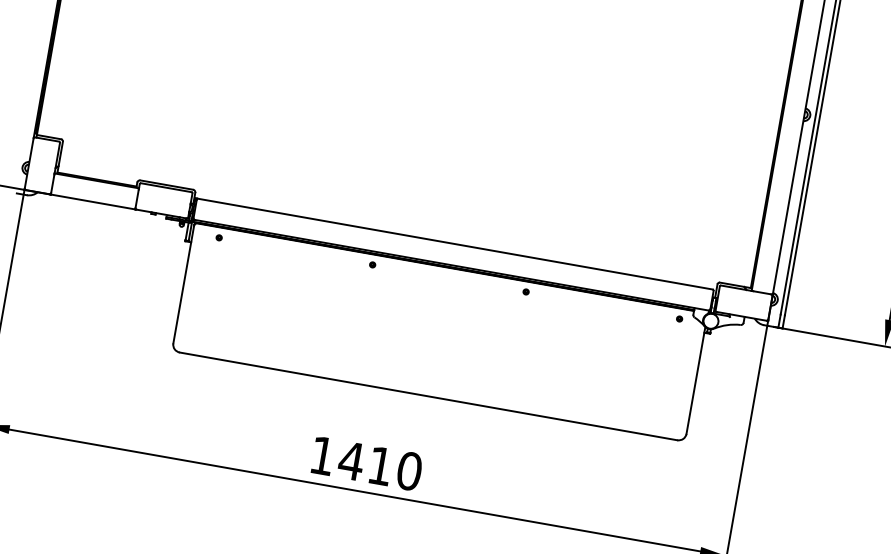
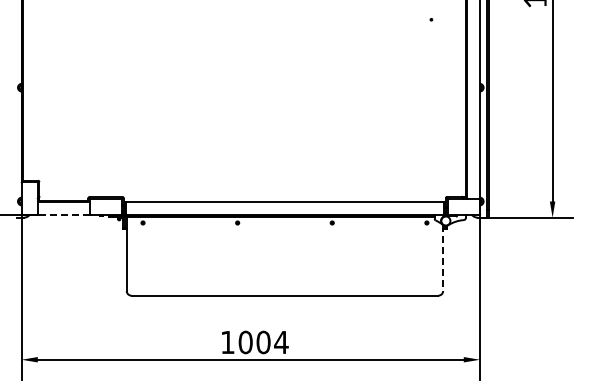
line: (92, 201) -> (63, 214), solid -> dashed
line: (696, 381) -> (443, 258), solid -> dashed
text: (380, 466) -> (263, 342), 1410 -> 1004

